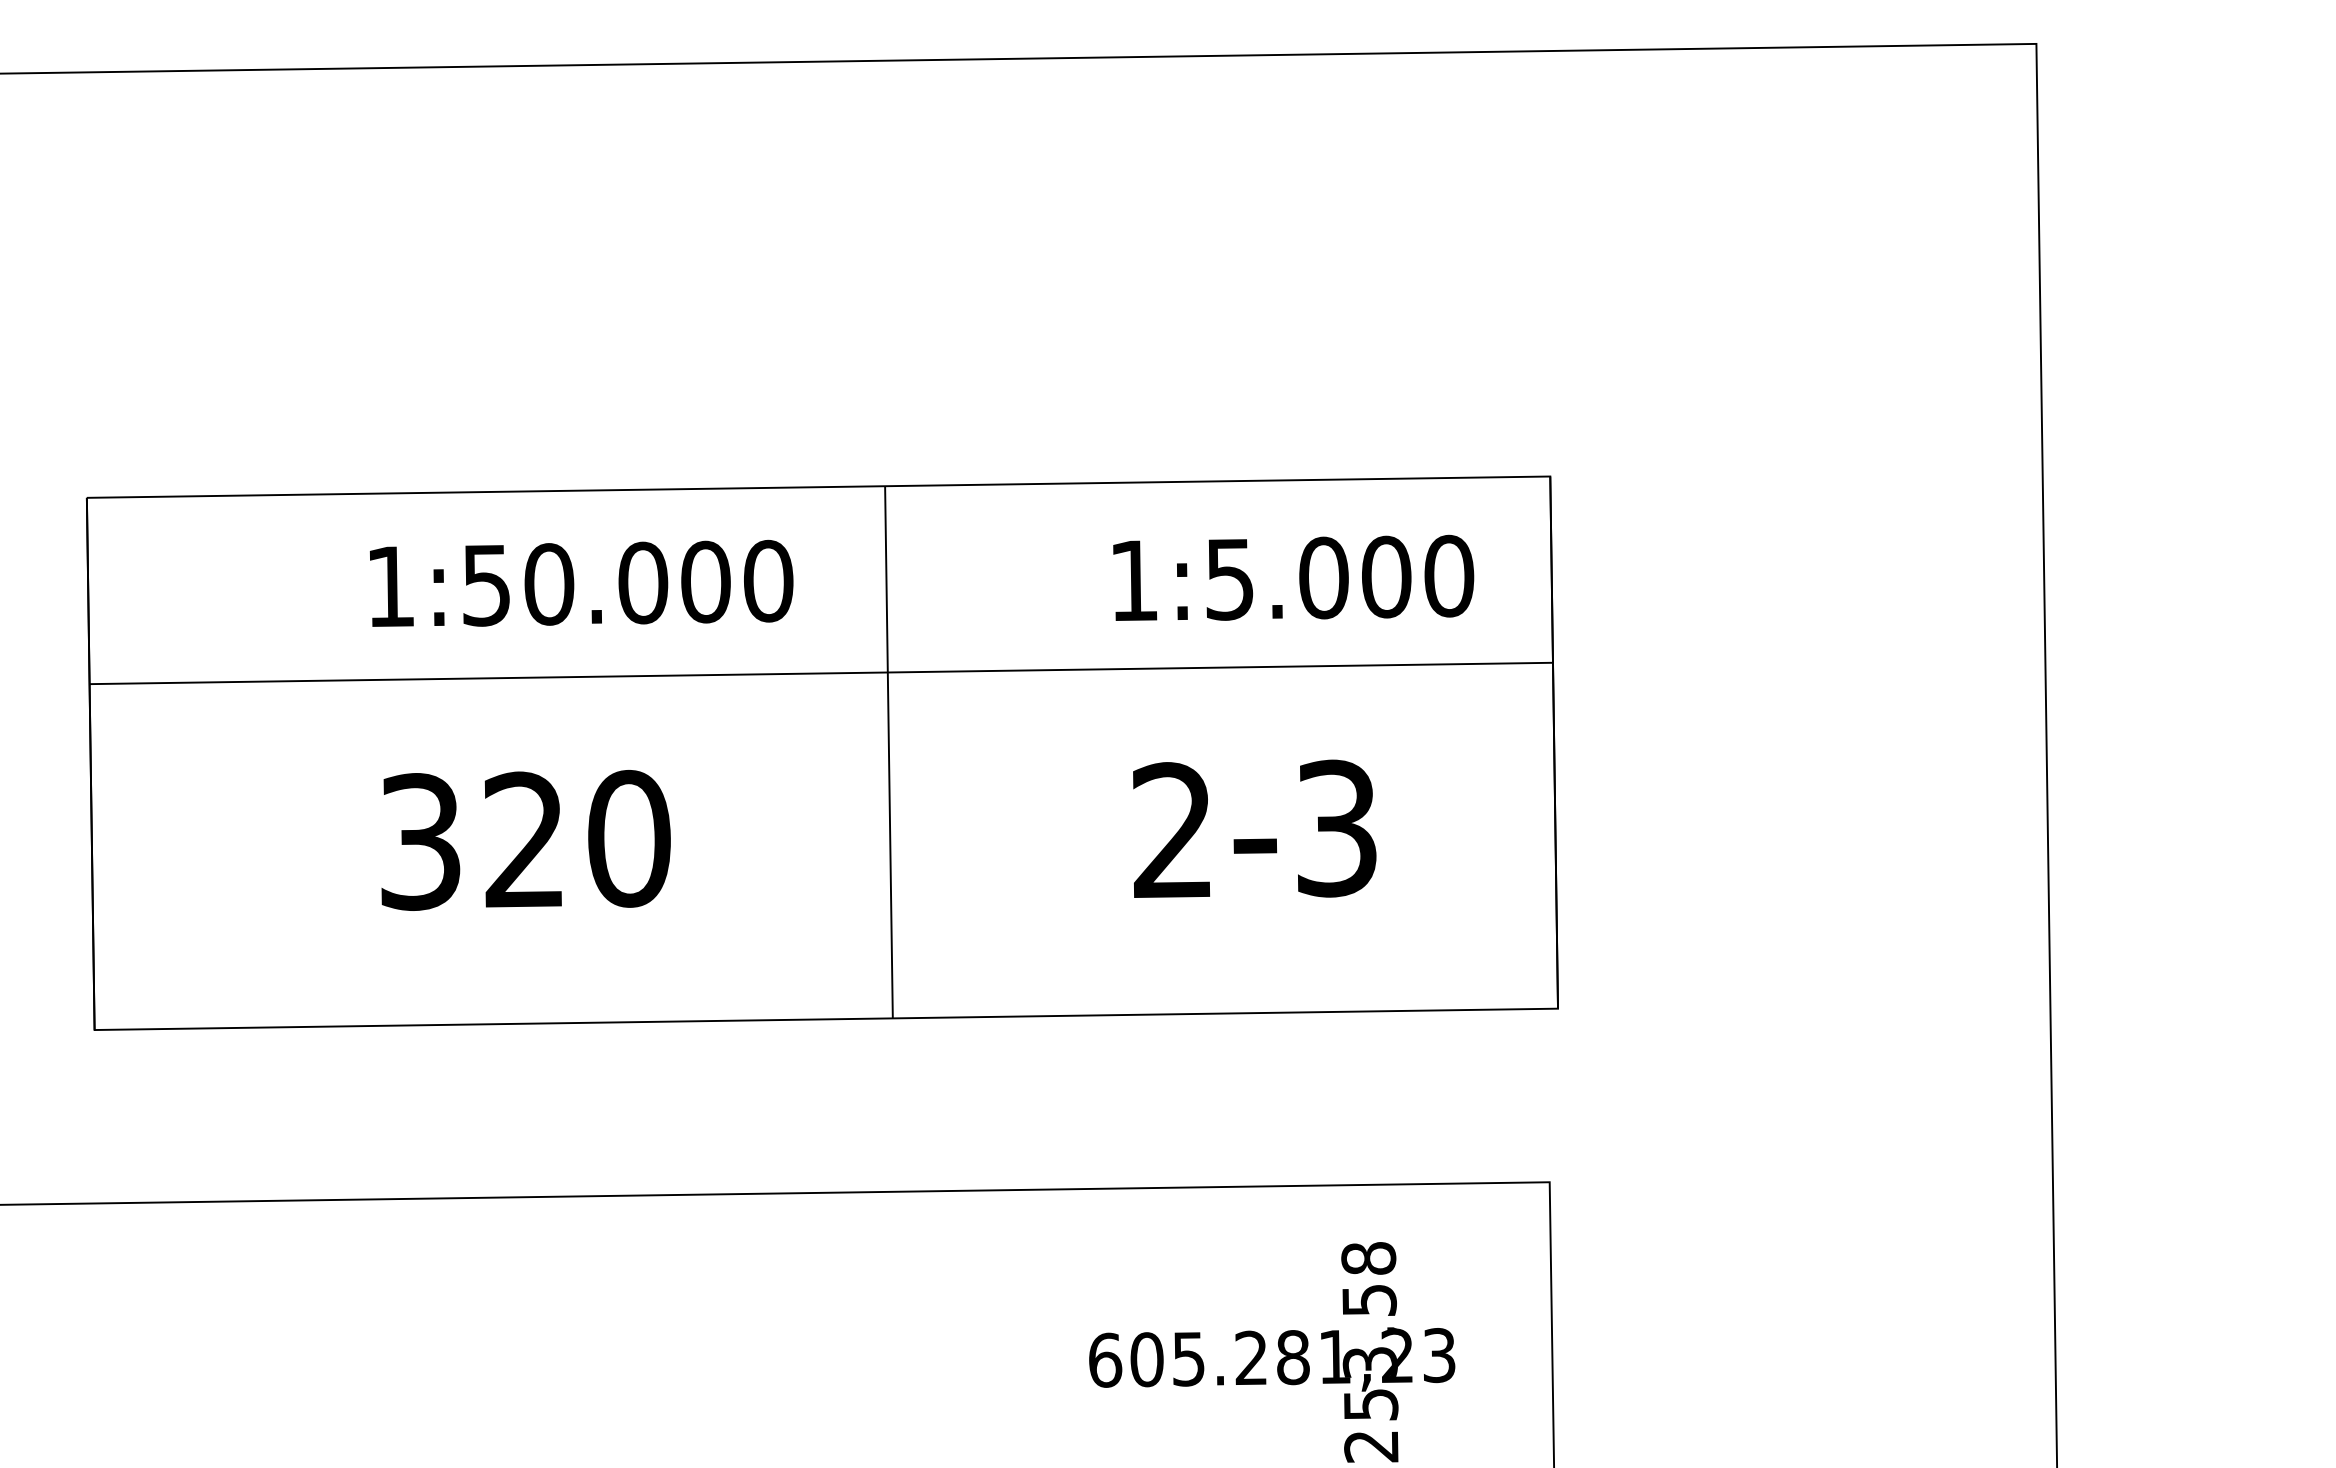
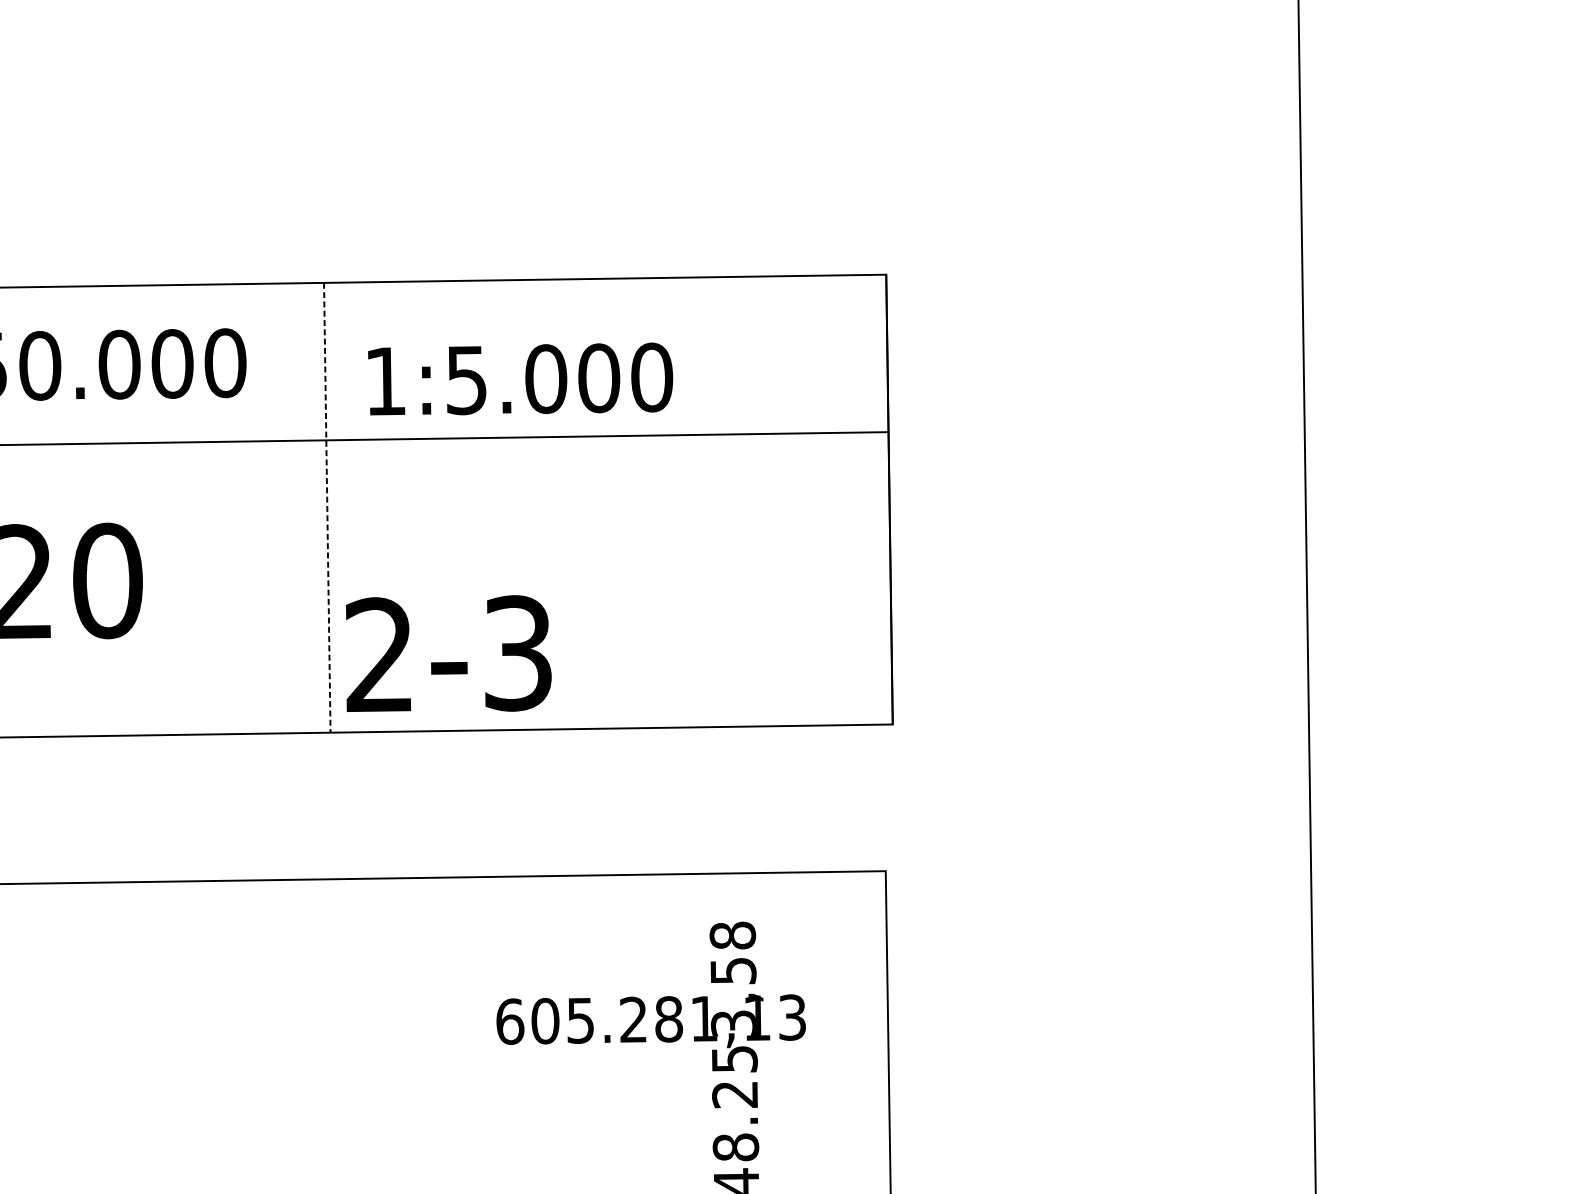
text: (1293, 577) -> (520, 378), moved
line: (888, 752) -> (326, 507), solid -> dashed
text: (1254, 828) -> (448, 653), moved
text: (1396, 1355) -> (756, 1017), 605.281,23 -> 605.281,13

